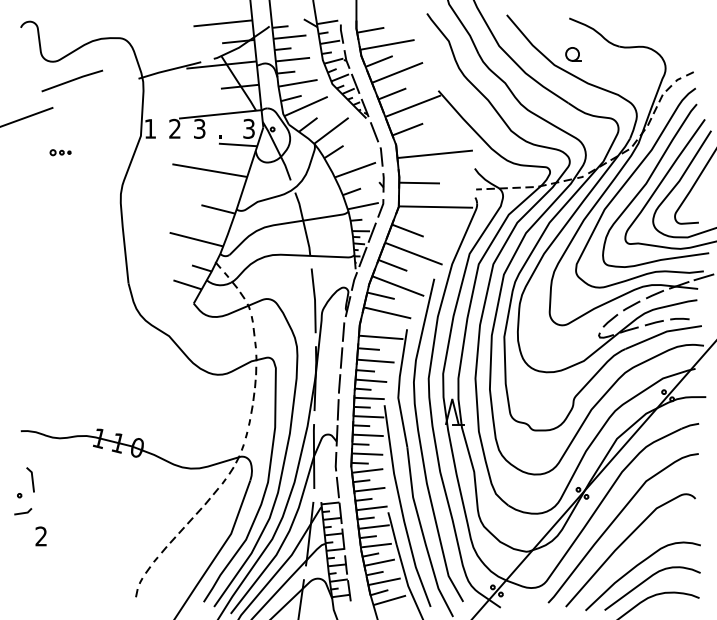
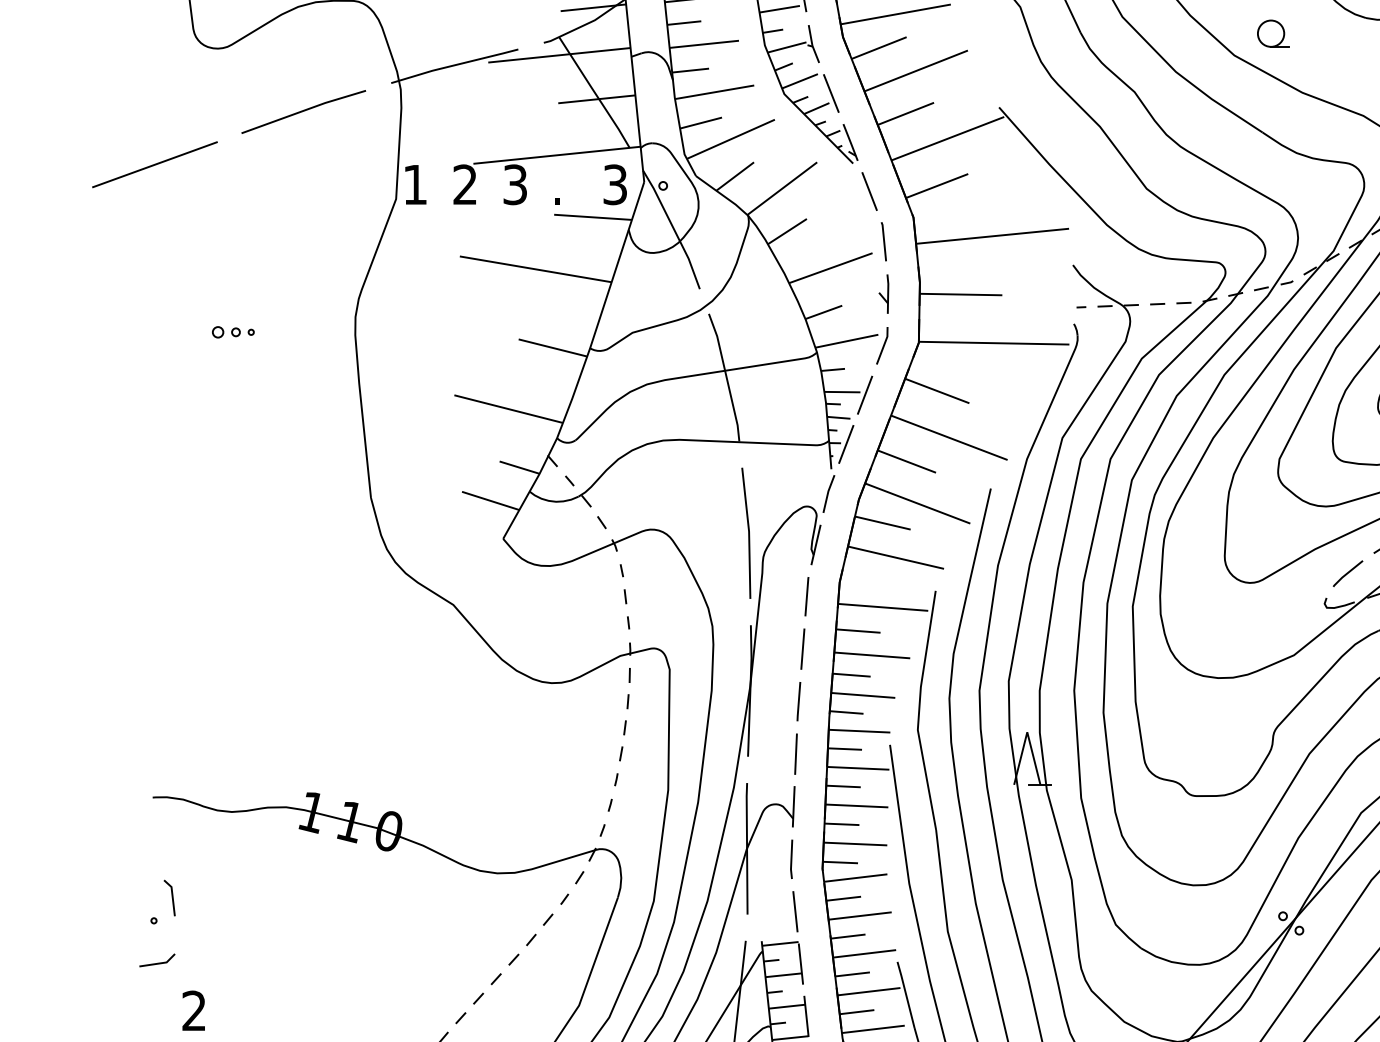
line: (72, 80) -> (304, 110), moved
part: (60, 152) -> (233, 331), moved
part: (25, 482) -> (162, 901), size x0.71

